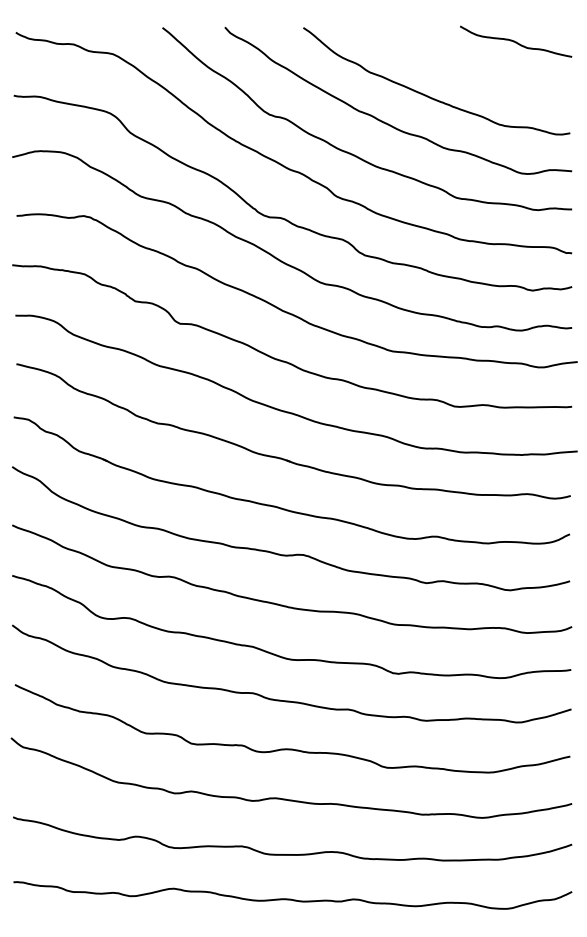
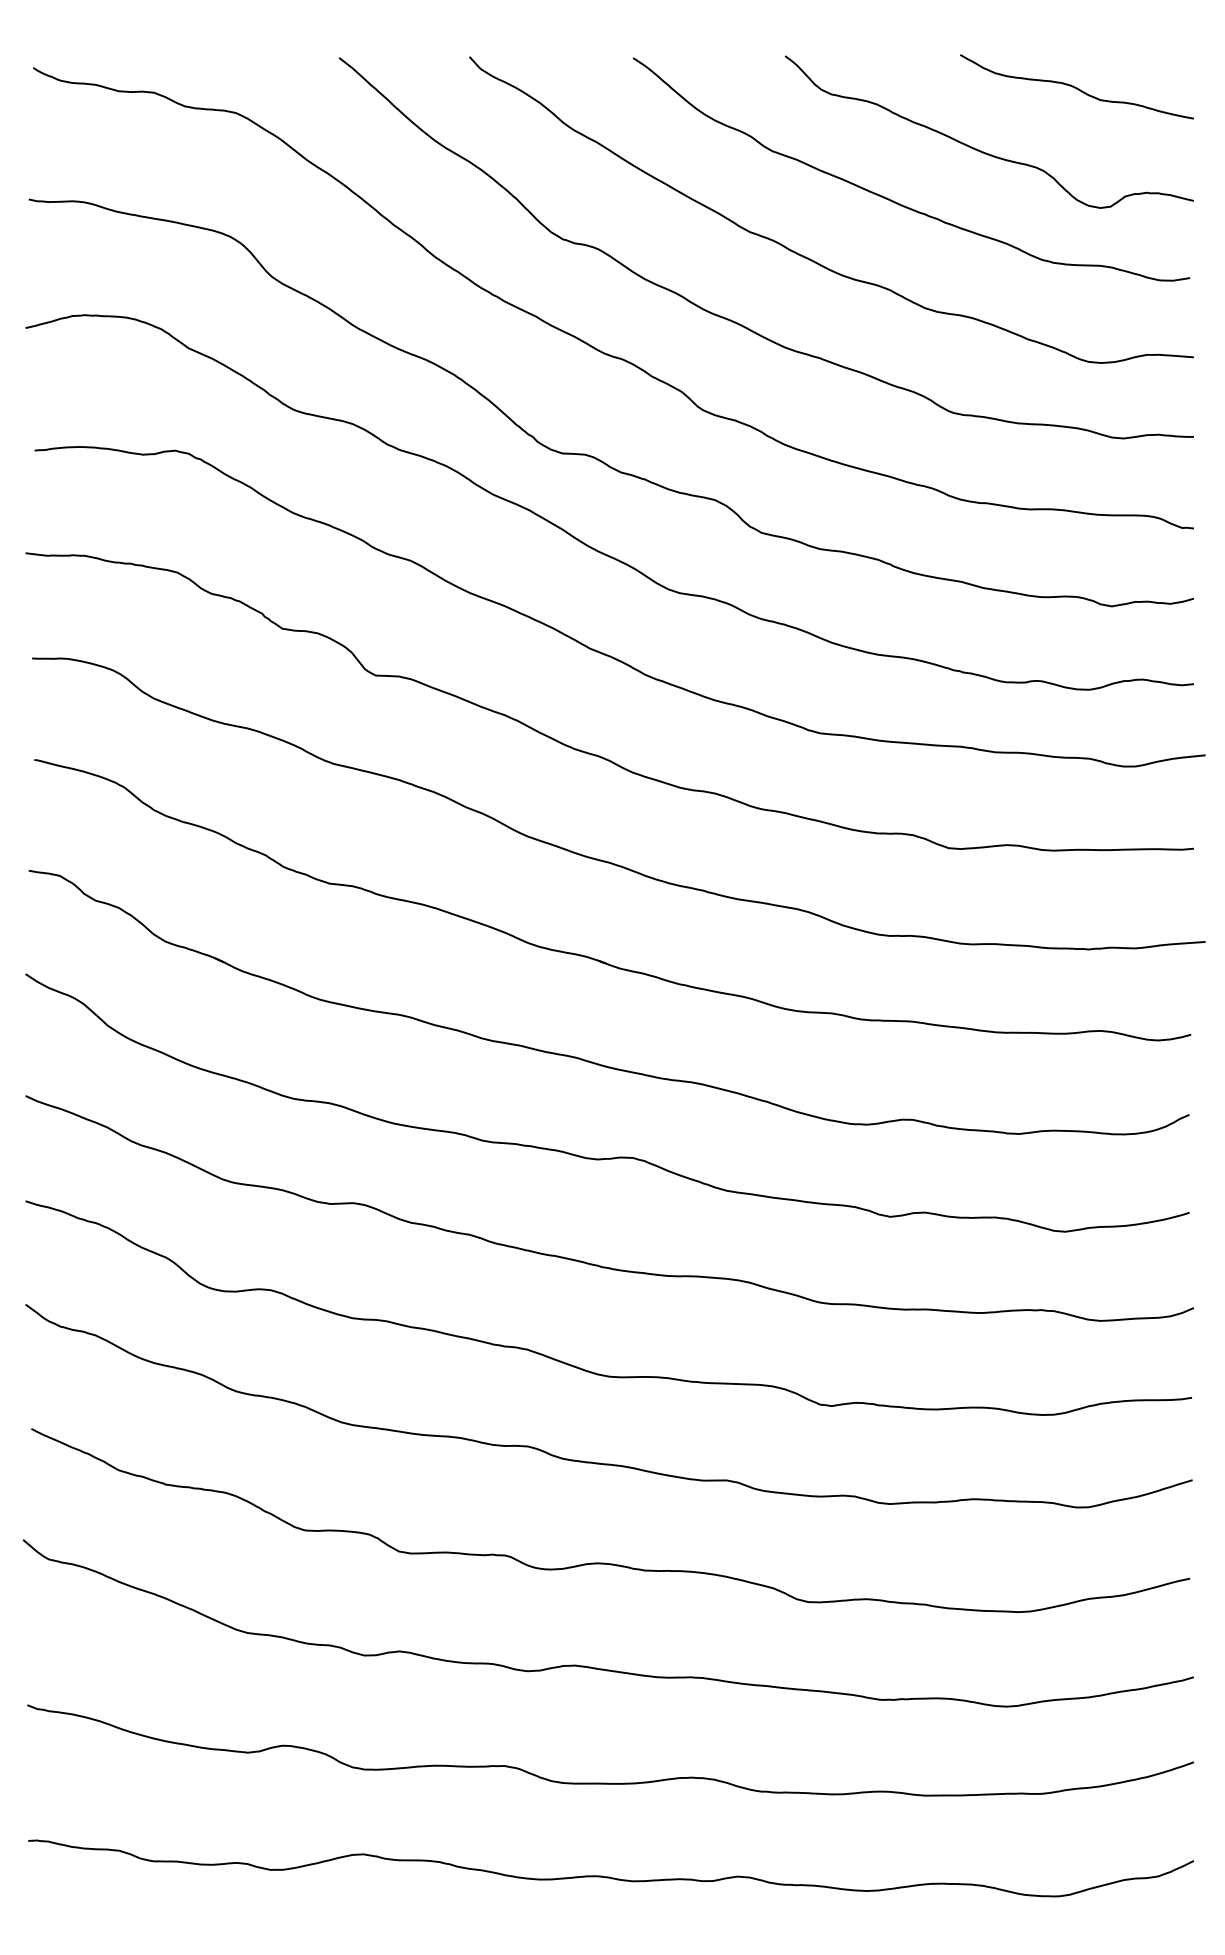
curve: (470, 71) -> (981, 149), added

